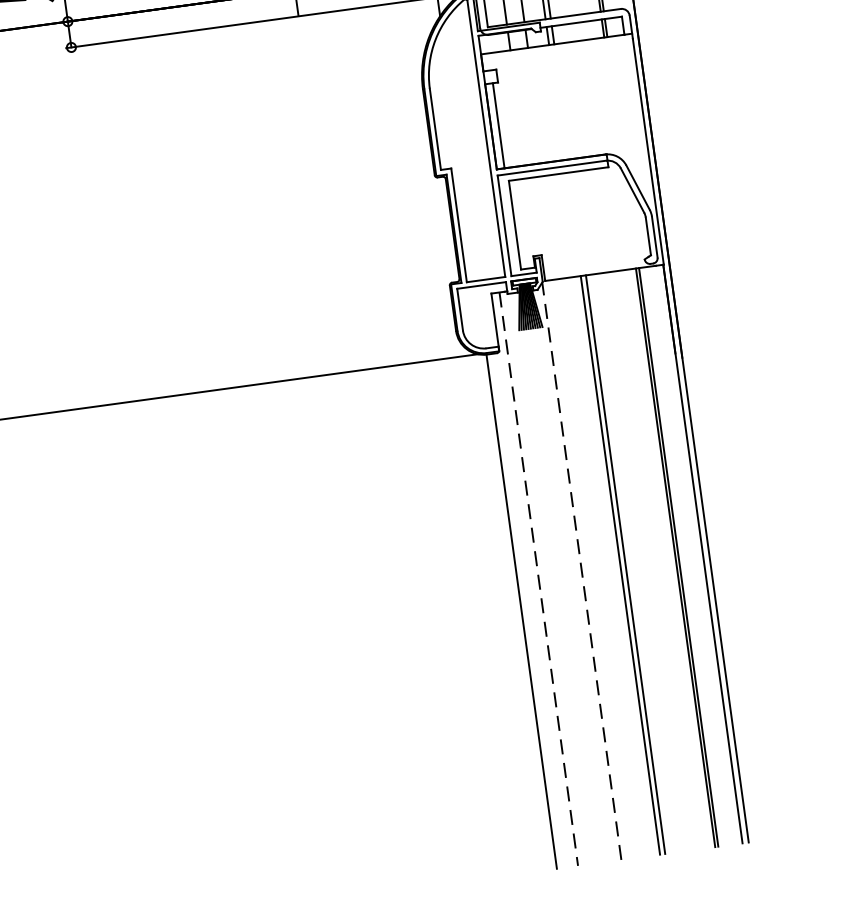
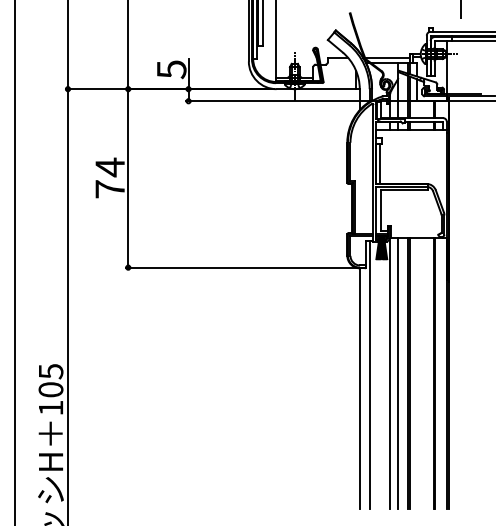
line: (600, 568) -> (398, 373), added
line: (580, 570) -> (389, 373), dashed -> solid
line: (538, 580) -> (369, 375), dashed -> solid

